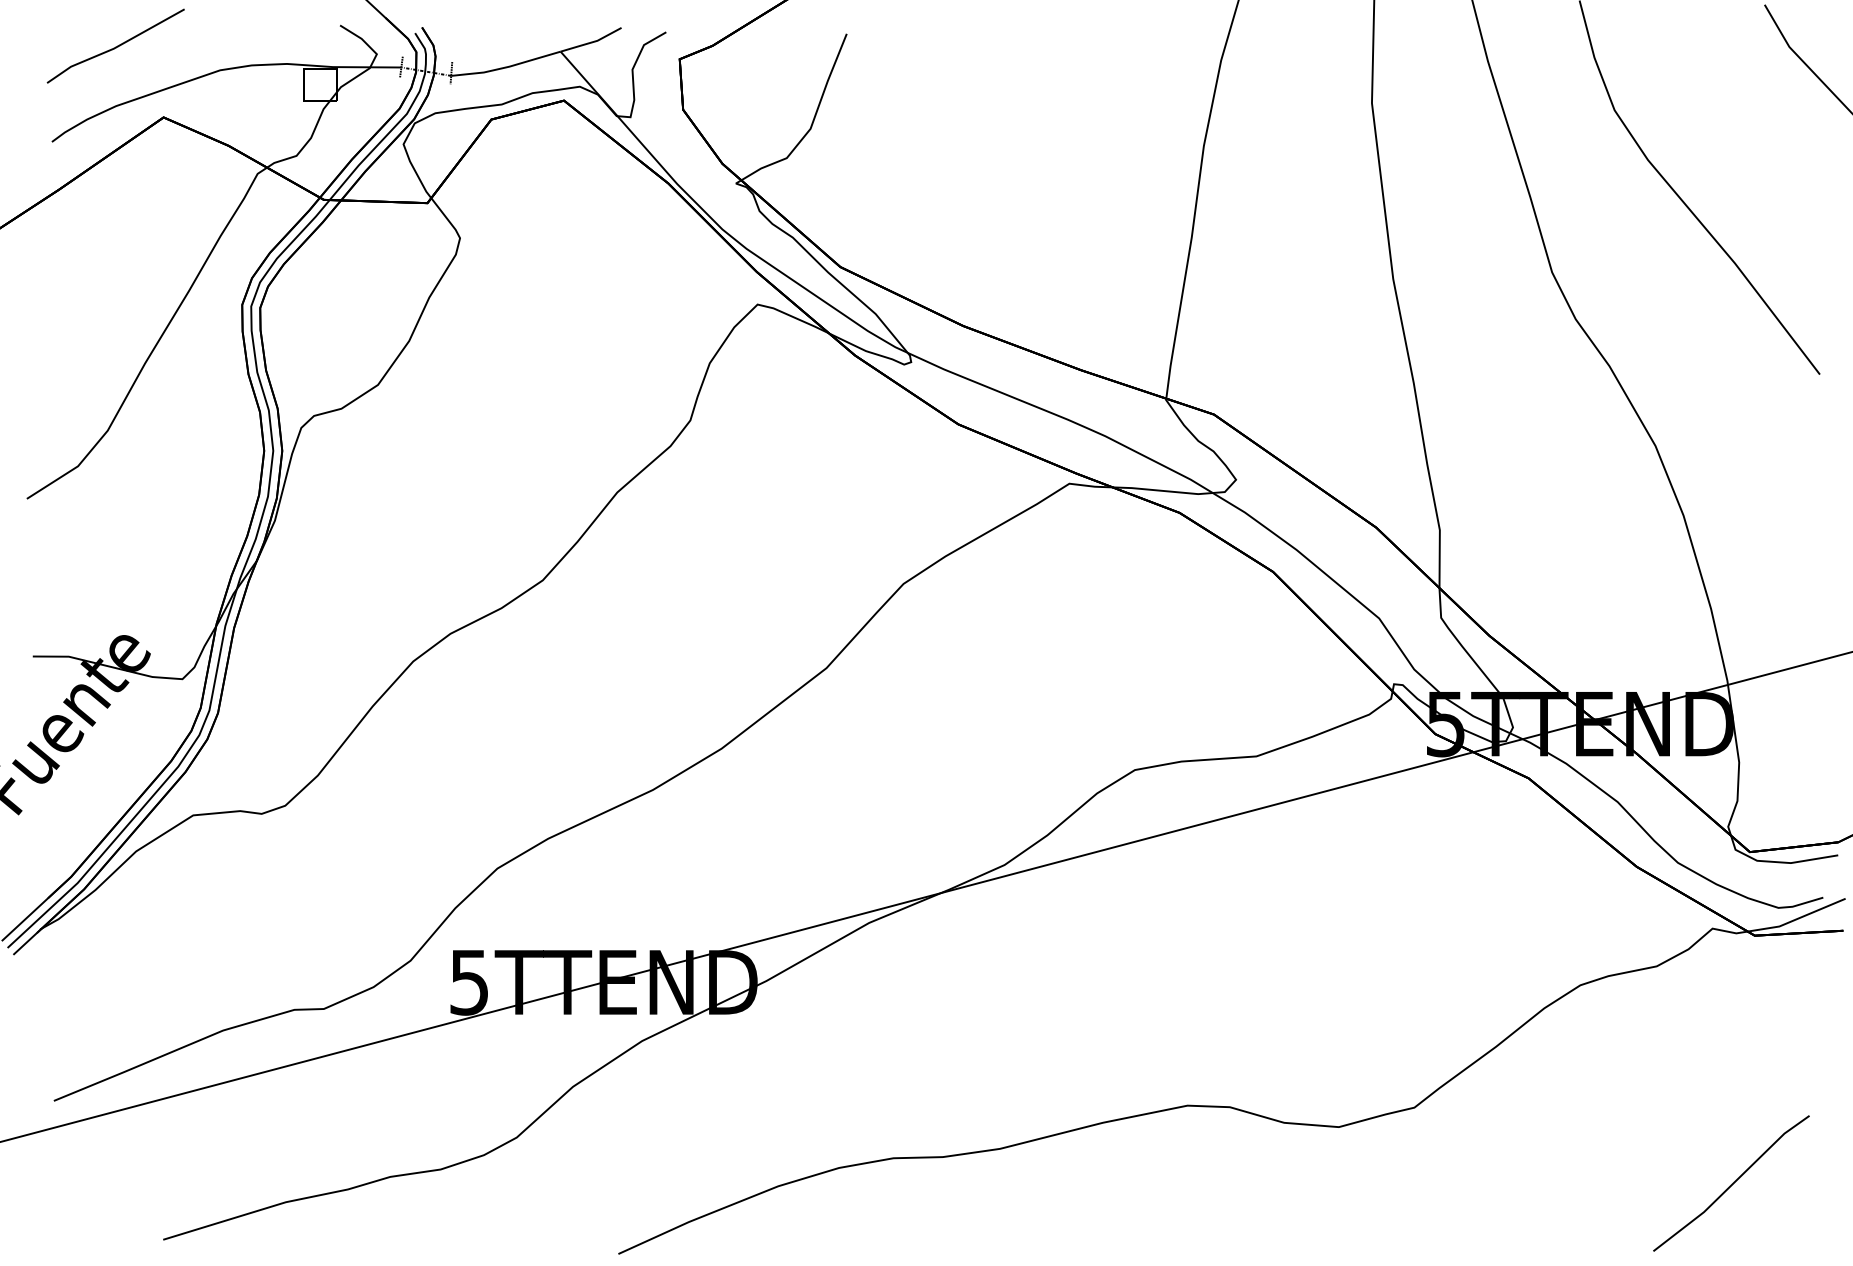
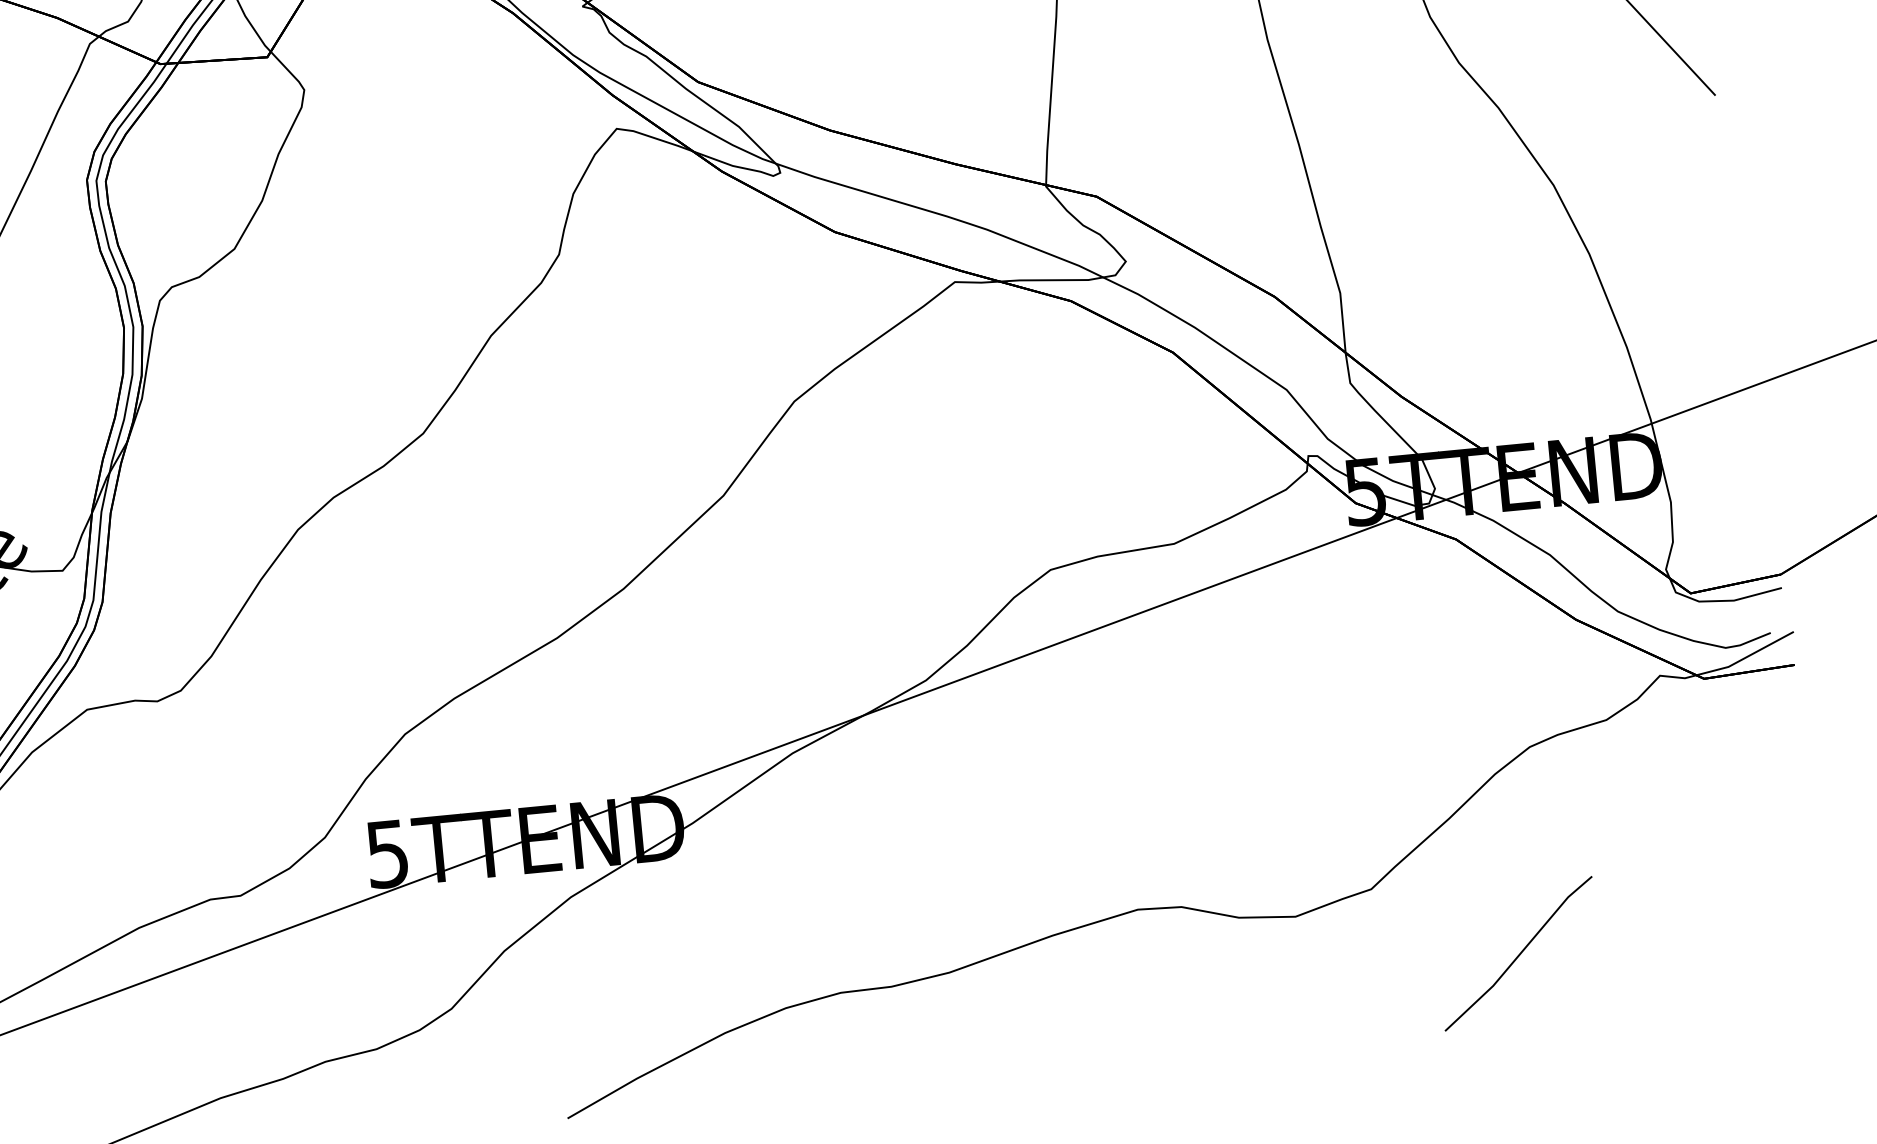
line: (1731, 1183) -> (1518, 953), moved

